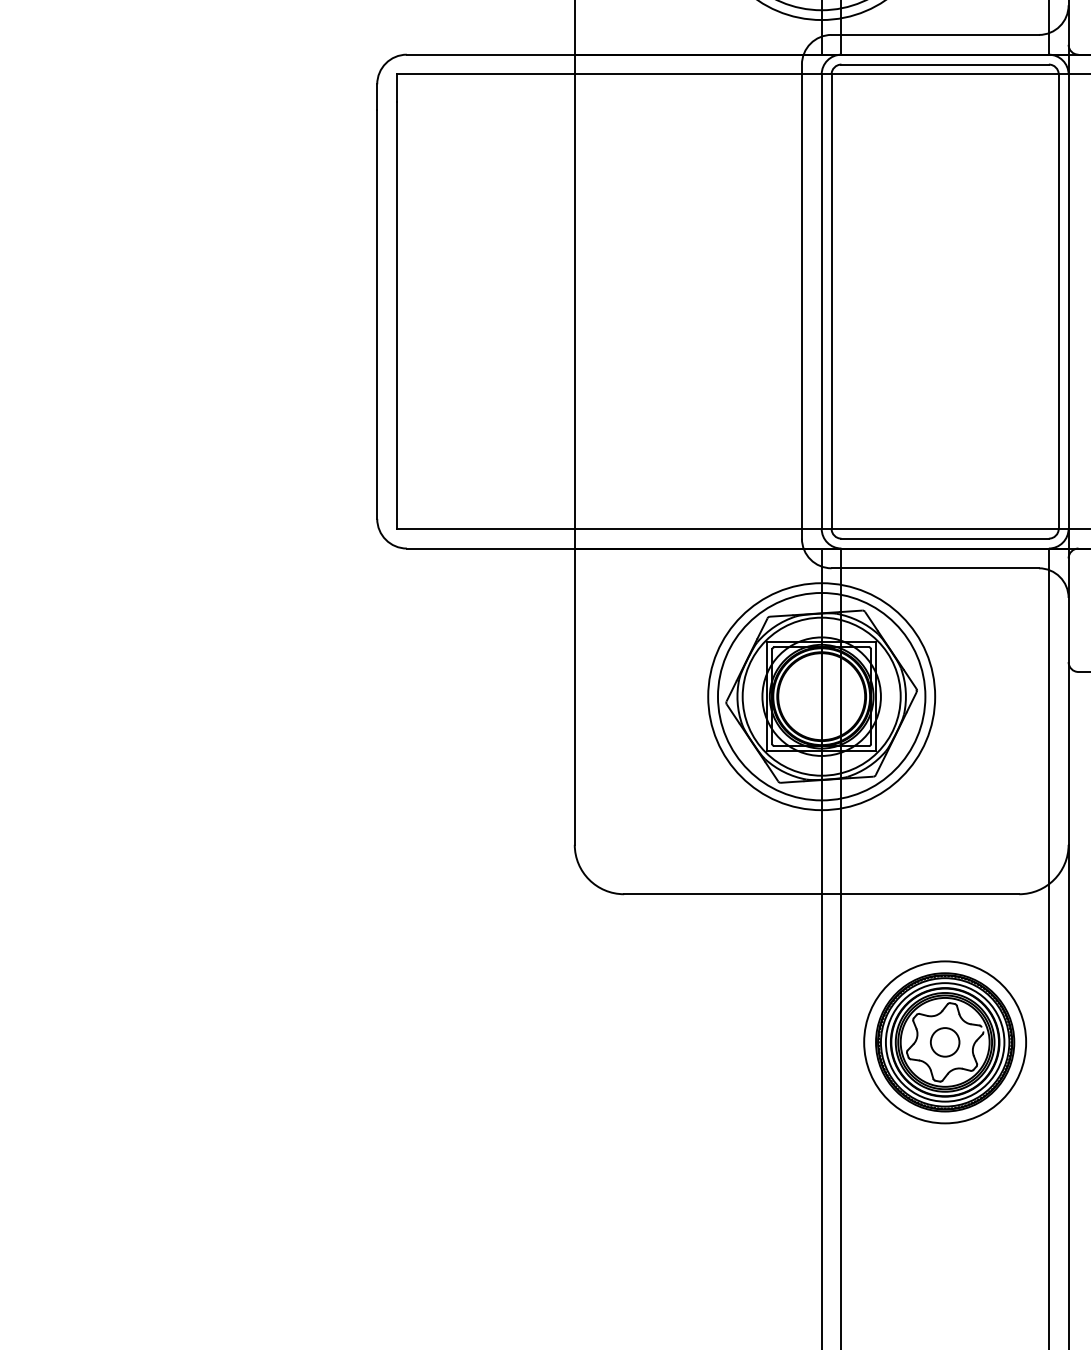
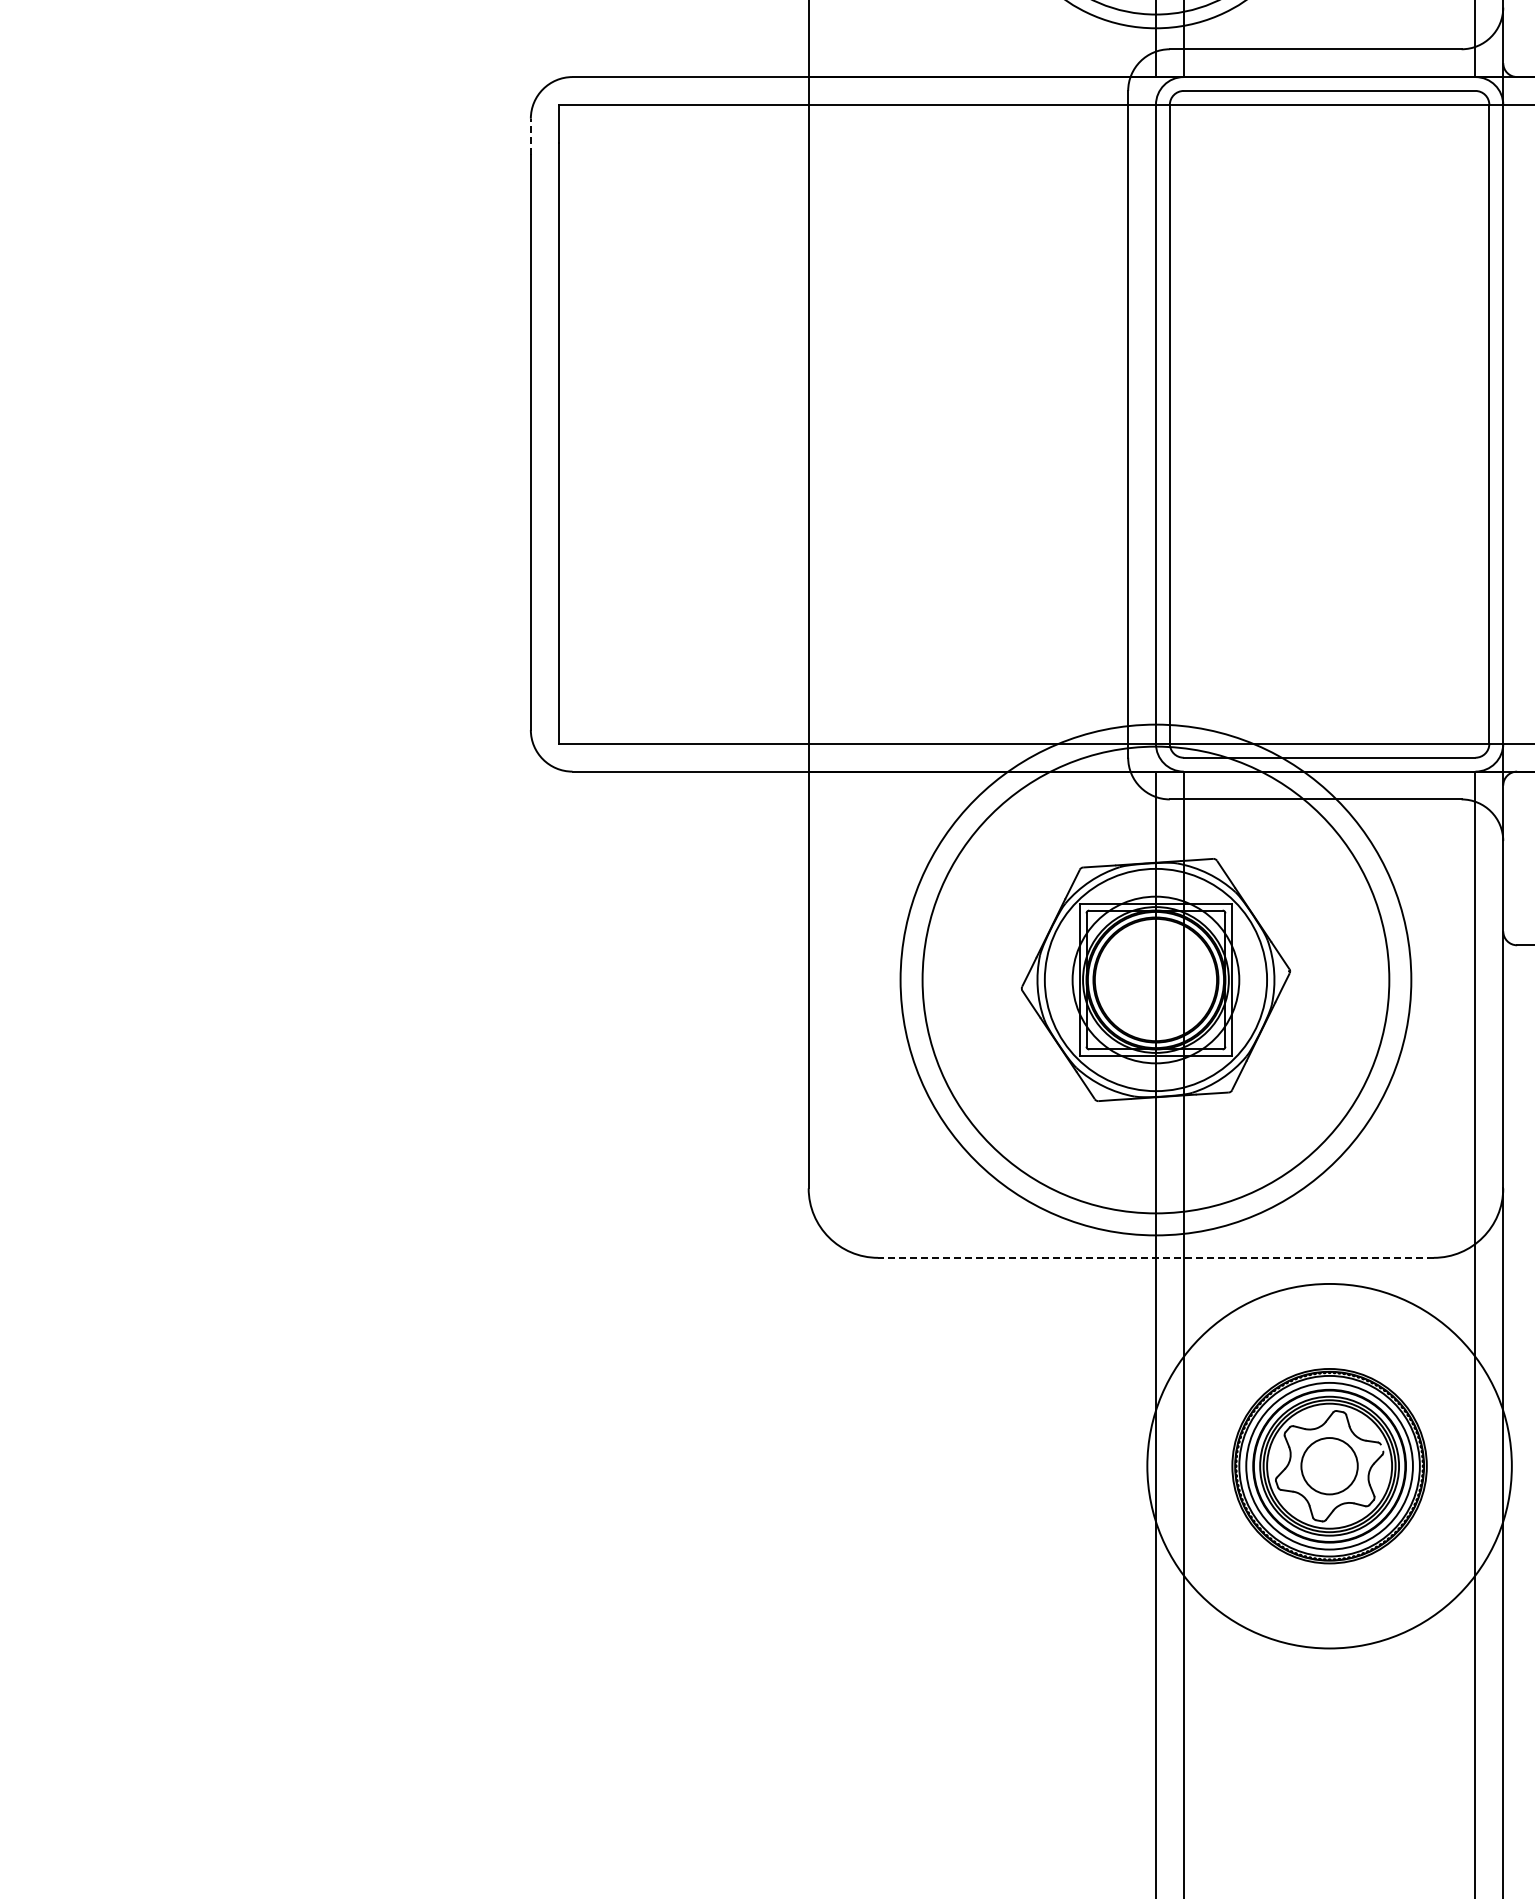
line: (376, 96) -> (530, 136), solid -> dashed
circle: (821, 696) -> (1155, 979), size x1.6
circle: (821, 696) -> (1155, 979), size x1.6
line: (821, 893) -> (1155, 1257), solid -> dashed
circle: (945, 1042) -> (1329, 1466), size x1.4
circle: (945, 1042) -> (1329, 1466), size x1.6

